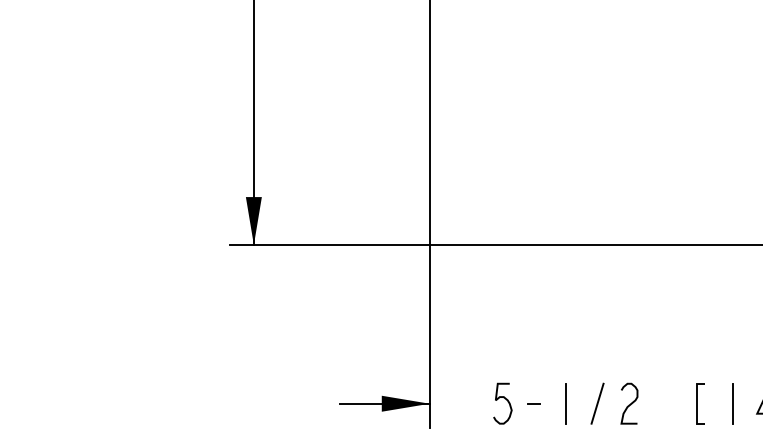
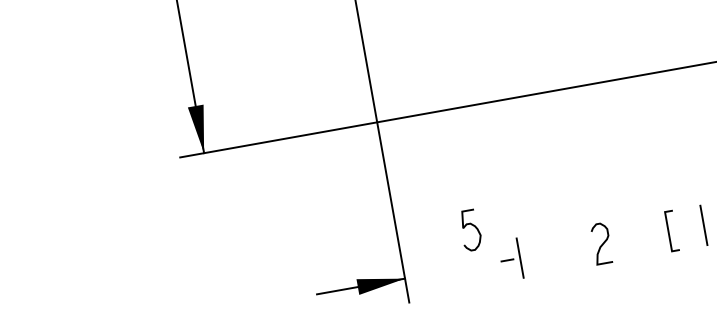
curve: (505, 399) -> (472, 225), moved
line: (565, 403) -> (519, 257), moved
line: (597, 403) -> (570, 248), removed

